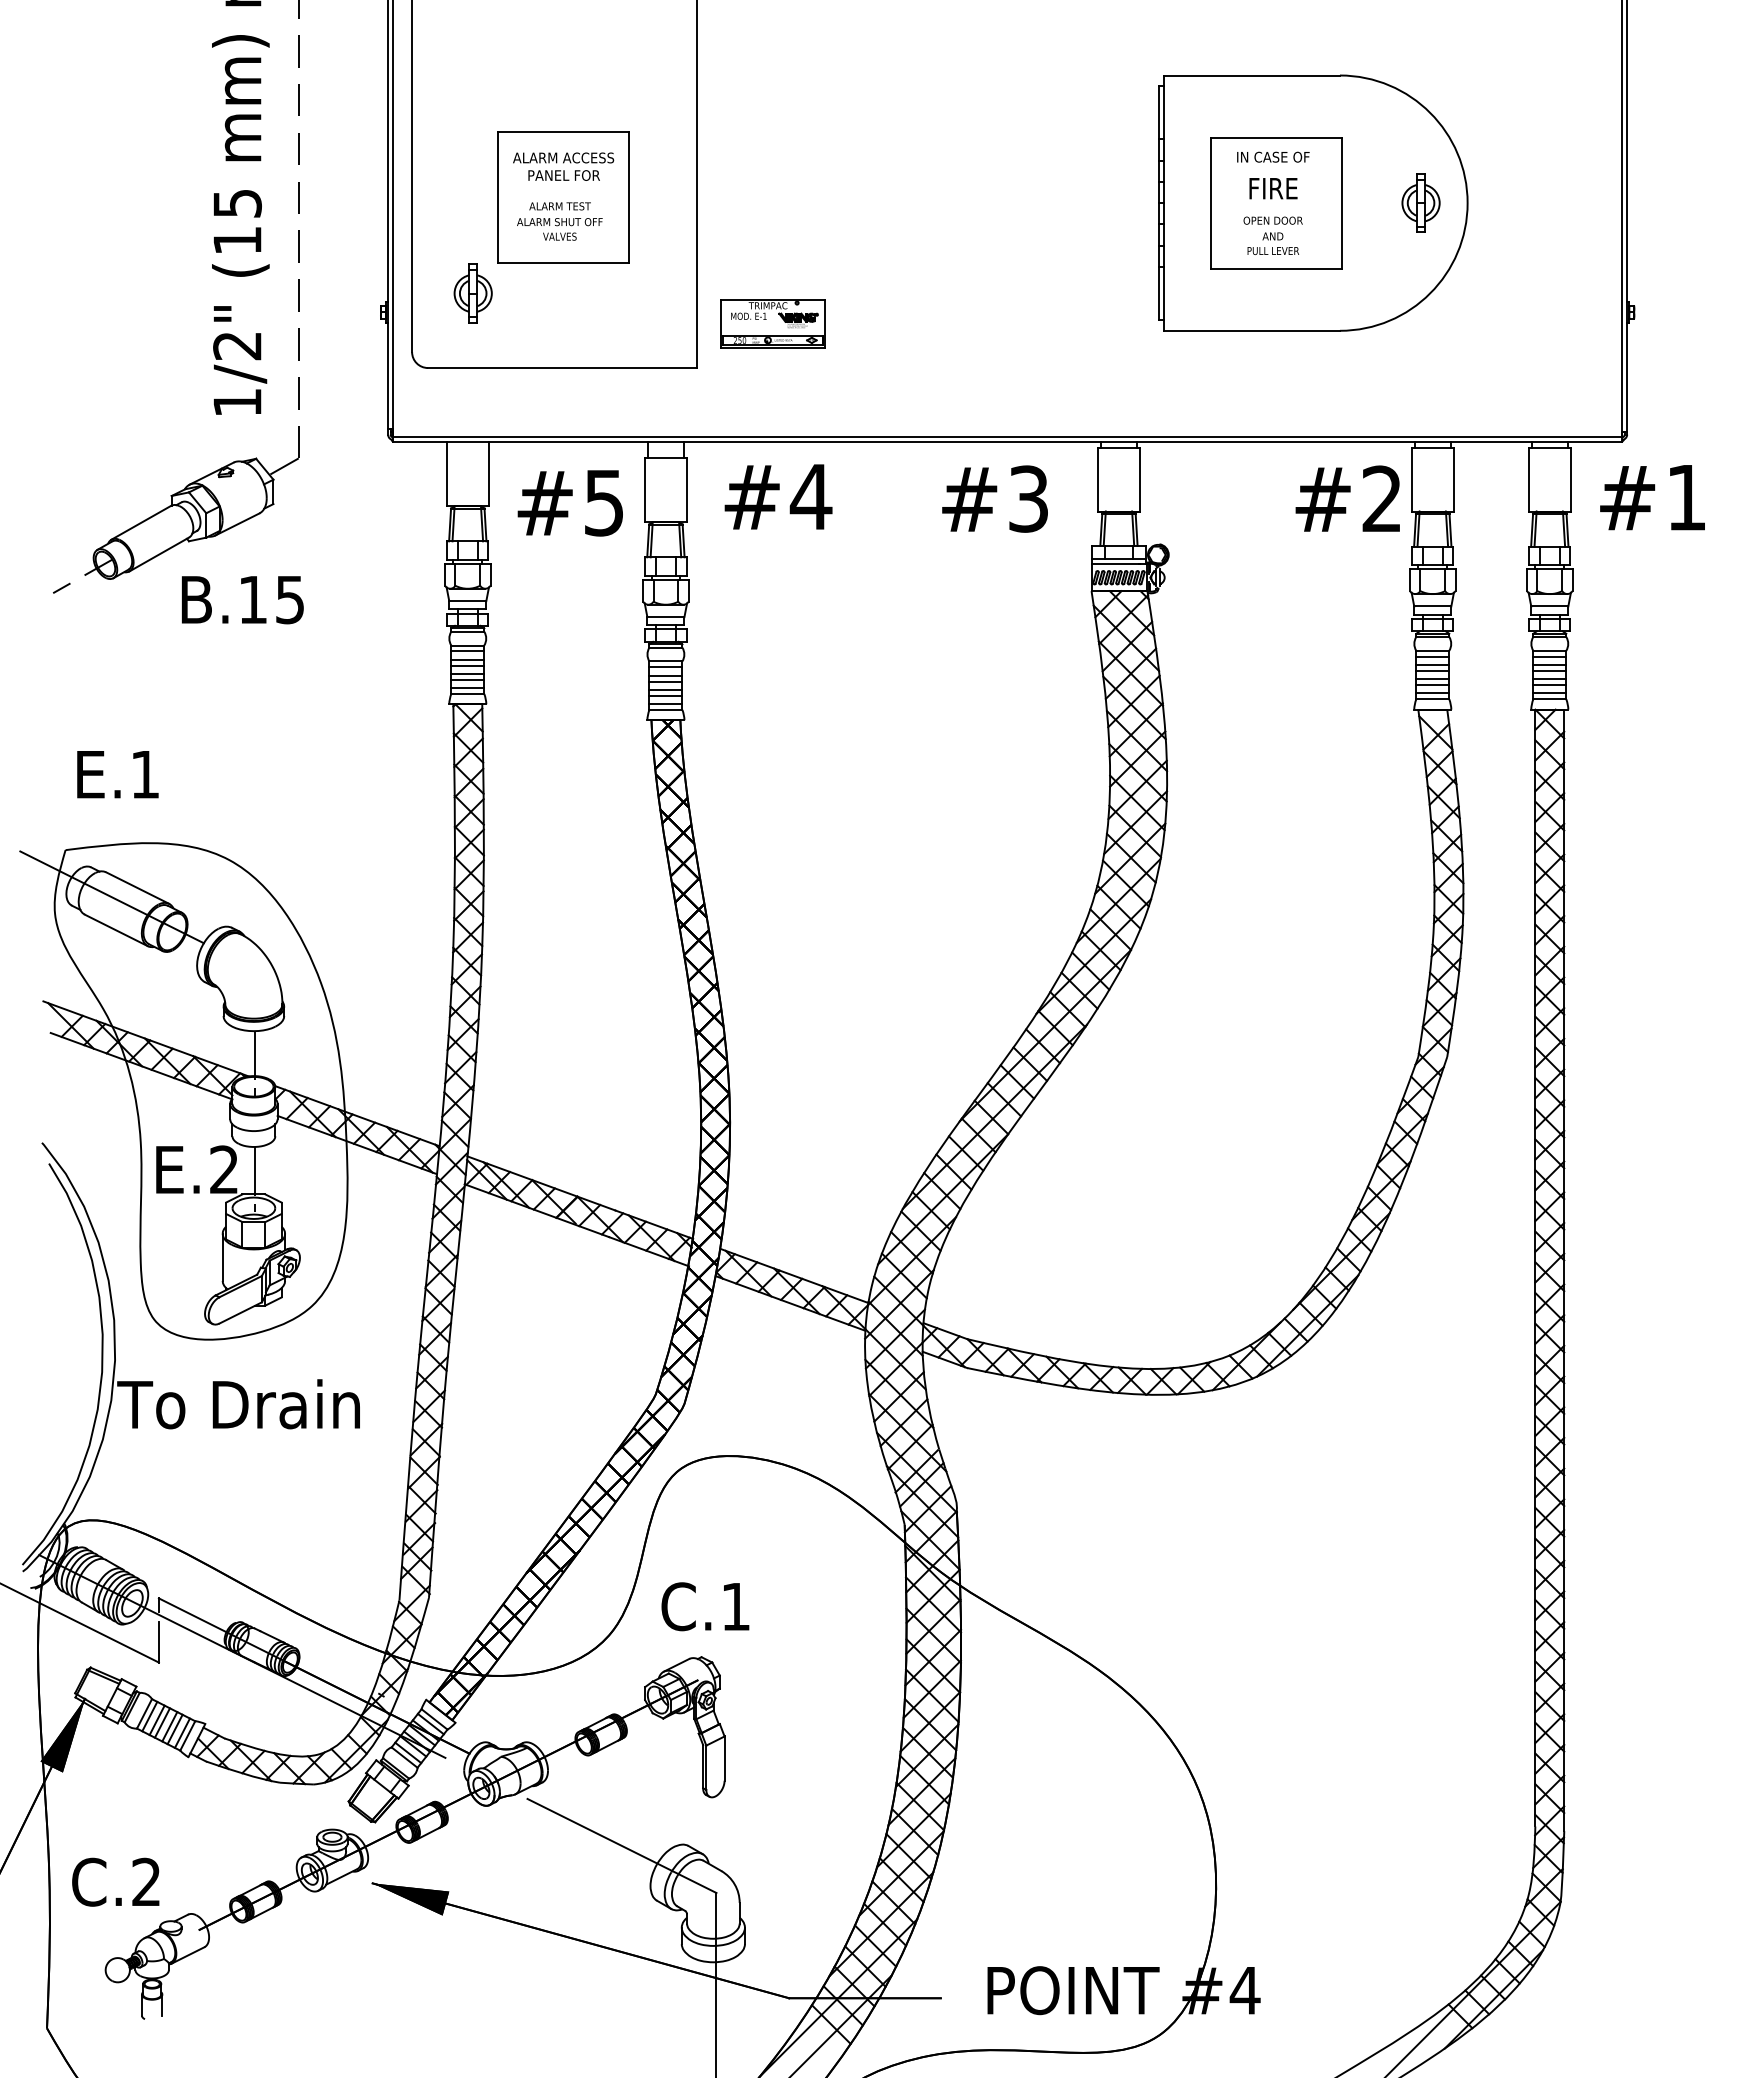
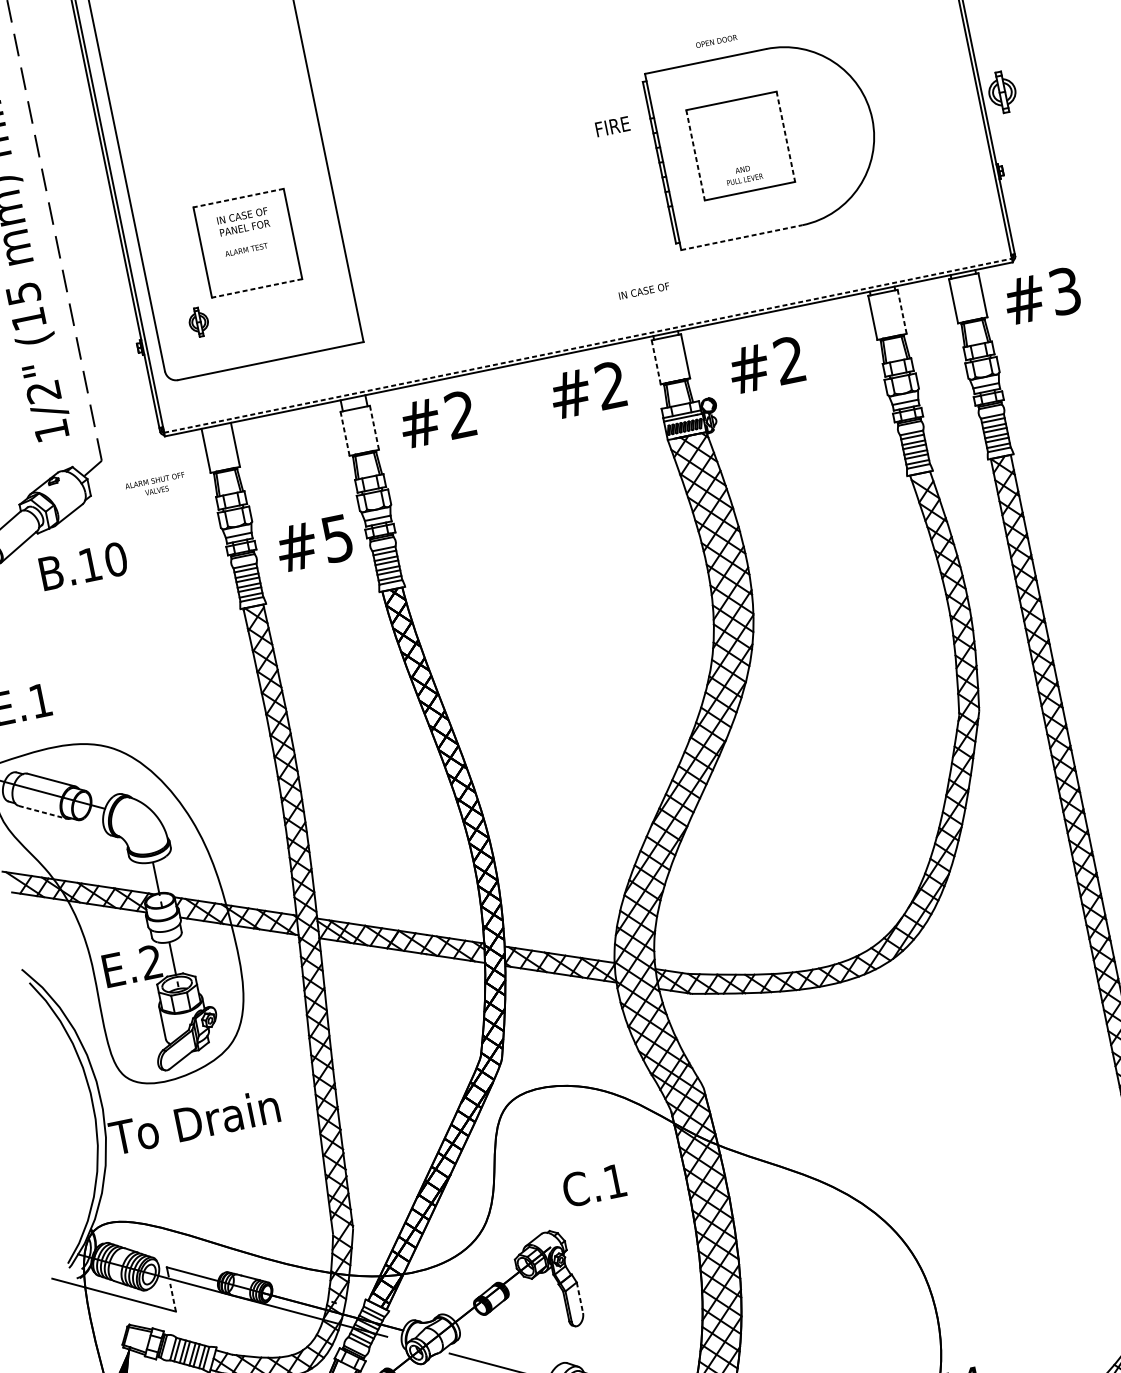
line: (563, 132) -> (238, 198), solid -> dashed
text: (1273, 156) -> (644, 290), moved
text: (563, 157) -> (241, 215), ALARM ACCESS -> IN CASE OF
text: (1273, 188) -> (612, 126), moved
part: (1420, 202) -> (1001, 91), moved
line: (1211, 203) -> (695, 155), solid -> dashed
line: (1342, 203) -> (786, 137), solid -> dashed
text: (1272, 220) -> (716, 41), moved
text: (559, 229) -> (155, 485), moved
line: (563, 263) -> (256, 288), solid -> dashed
part: (472, 293) -> (198, 322), size x0.7
part: (772, 323) -> (409, 300), removed
line: (1252, 330) -> (741, 237), solid -> dashed
line: (1008, 437) -> (588, 345), solid -> dashed
line: (1097, 479) -> (656, 362), solid -> dashed
line: (1454, 479) -> (902, 311), solid -> dashed
line: (644, 490) -> (345, 433), solid -> dashed
line: (687, 490) -> (374, 427), solid -> dashed
text: (810, 496) -> (460, 414), #4 -> #2
text: (1686, 497) -> (1065, 291), #1 -> #3
text: (1028, 498) -> (611, 385), #3 -> #2
text: (1347, 498) -> (765, 364), moved
text: (569, 503) -> (313, 543), moved
text: (289, 599) -> (115, 559), B.15 -> B.10
line: (116, 930) -> (42, 812), solid -> dashed
text: (705, 1606) -> (594, 1185), moved
line: (158, 1642) -> (172, 1297), solid -> dashed
line: (724, 1759) -> (579, 1298), solid -> dashed

